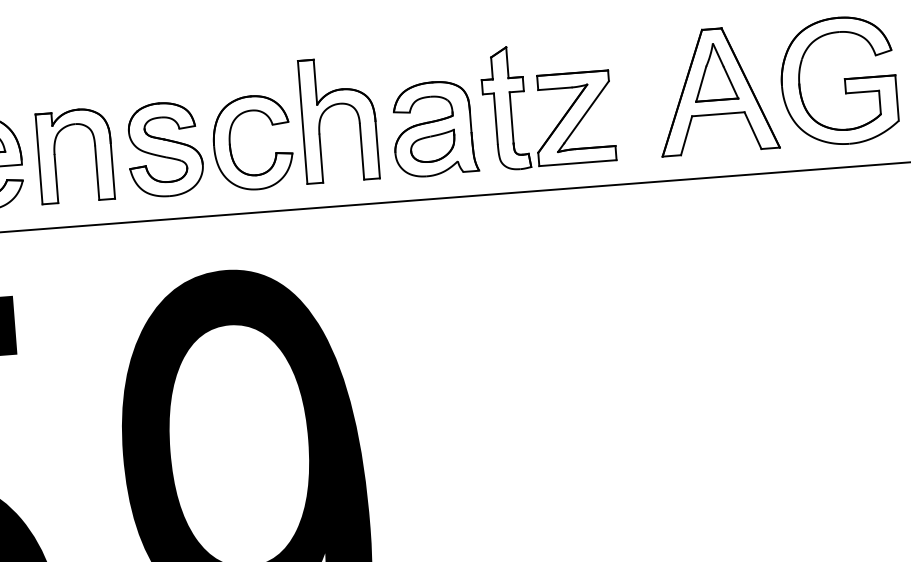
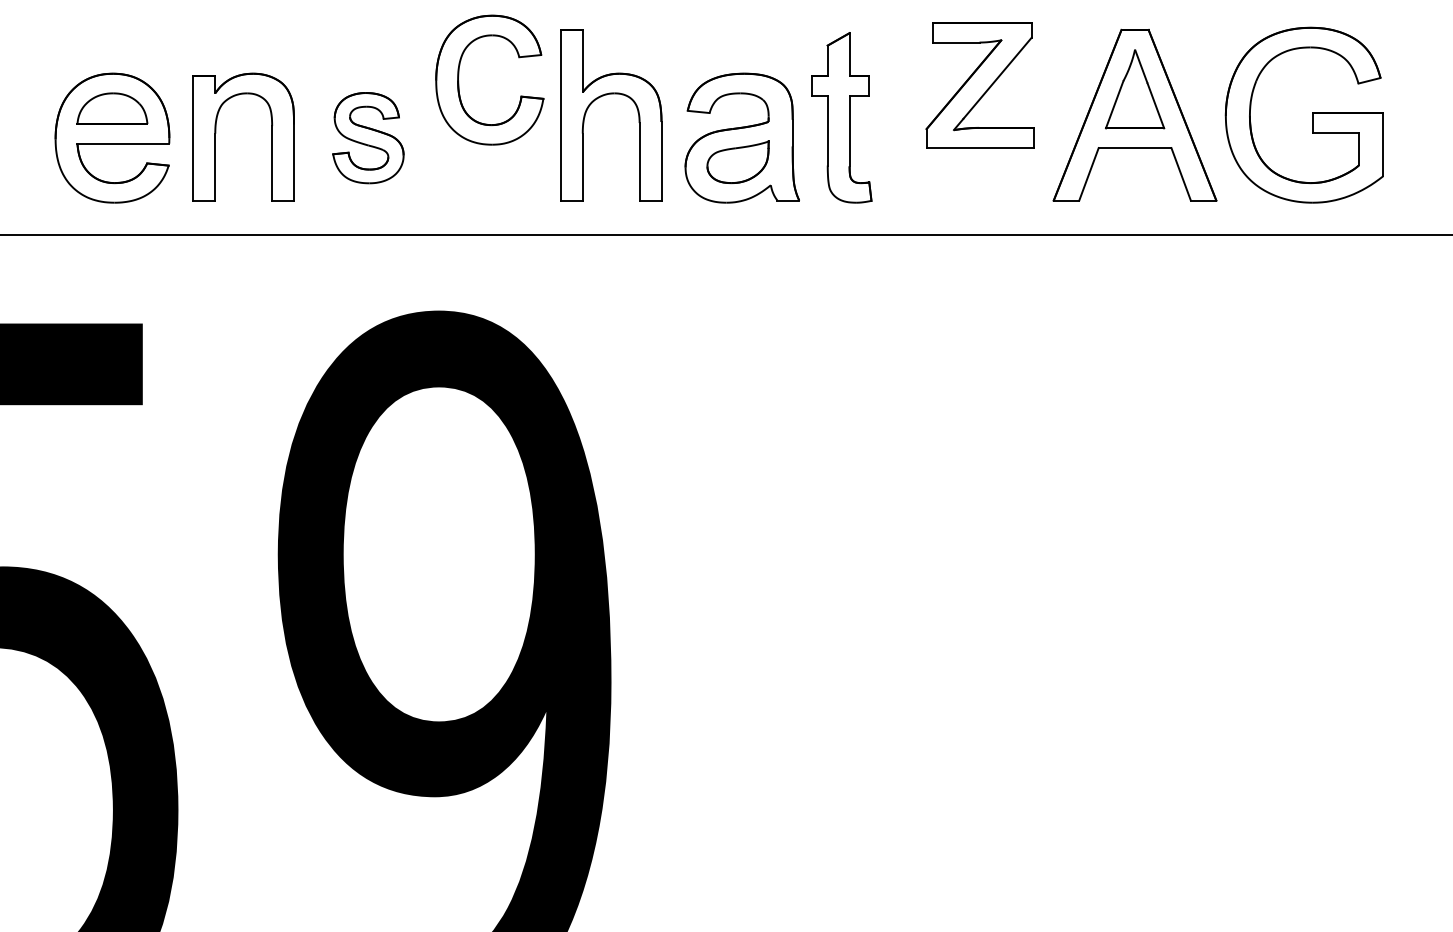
part: (573, 118) -> (979, 85), moved
part: (230, 145) -> (459, 81), moved
part: (165, 149) -> (368, 137), size x0.7

